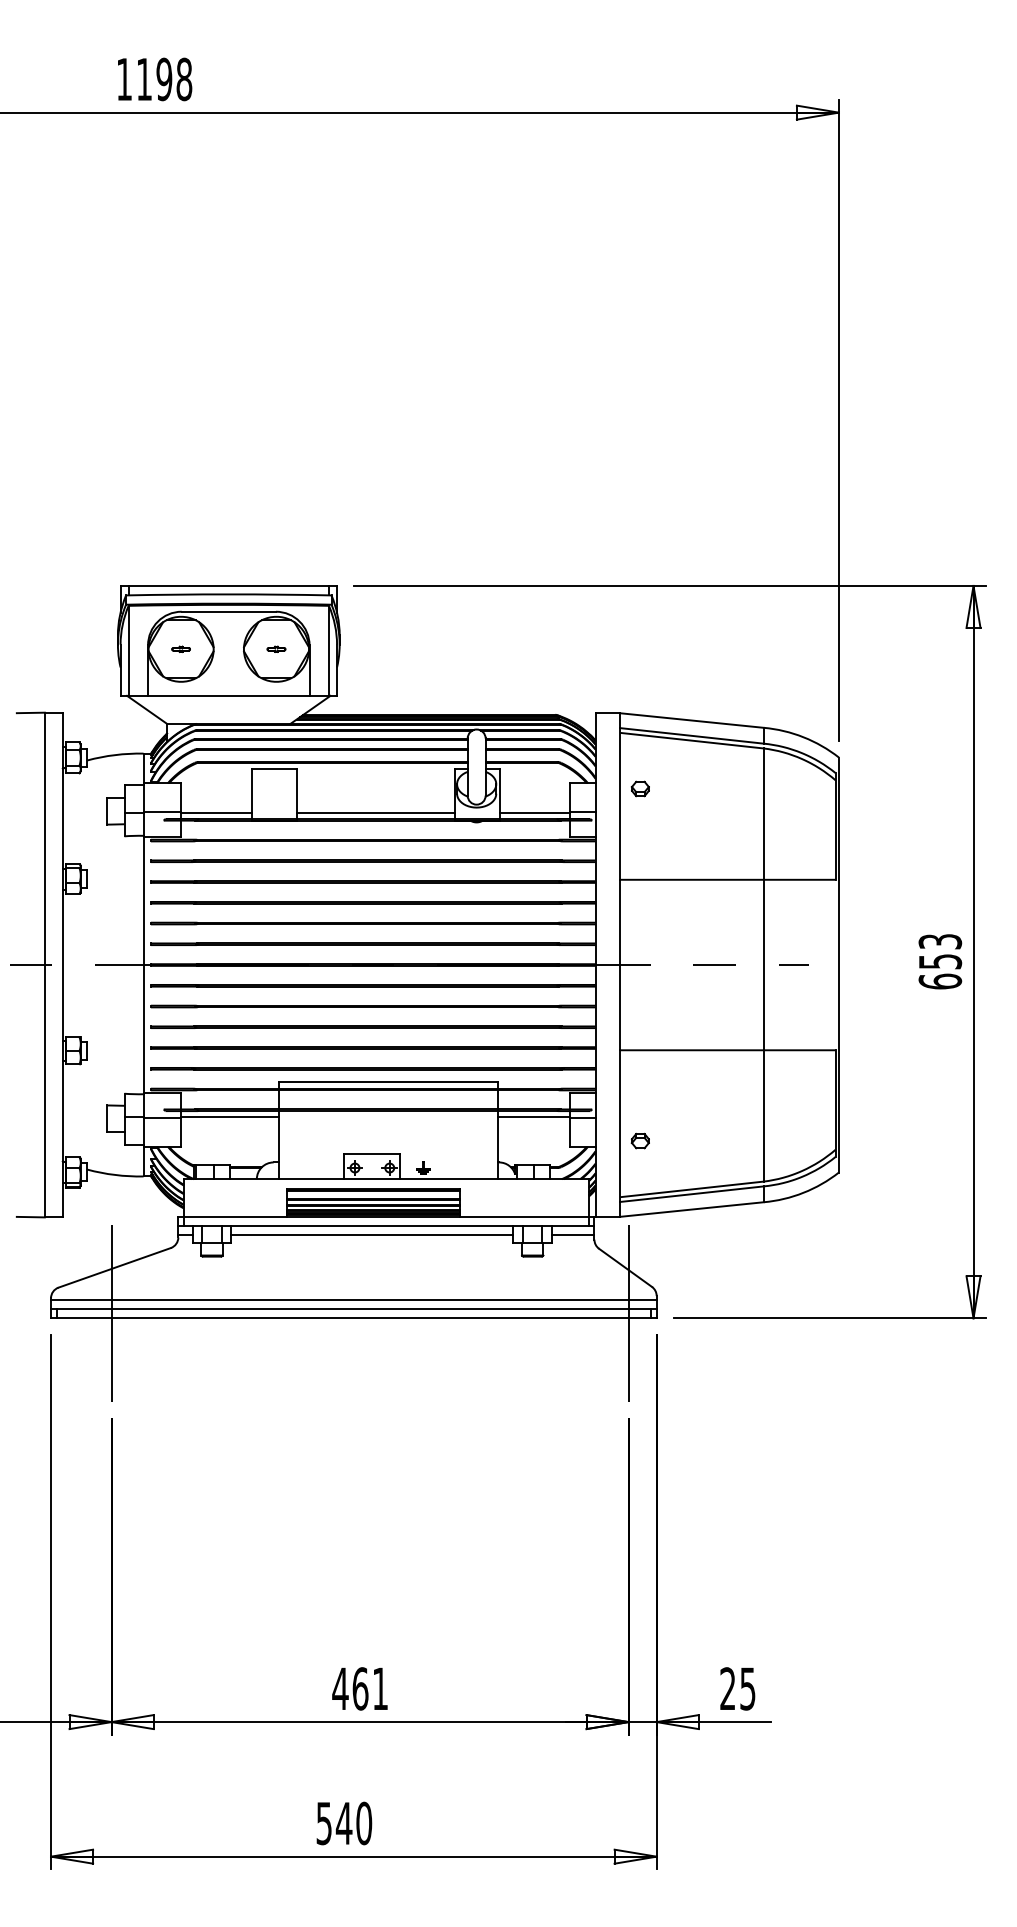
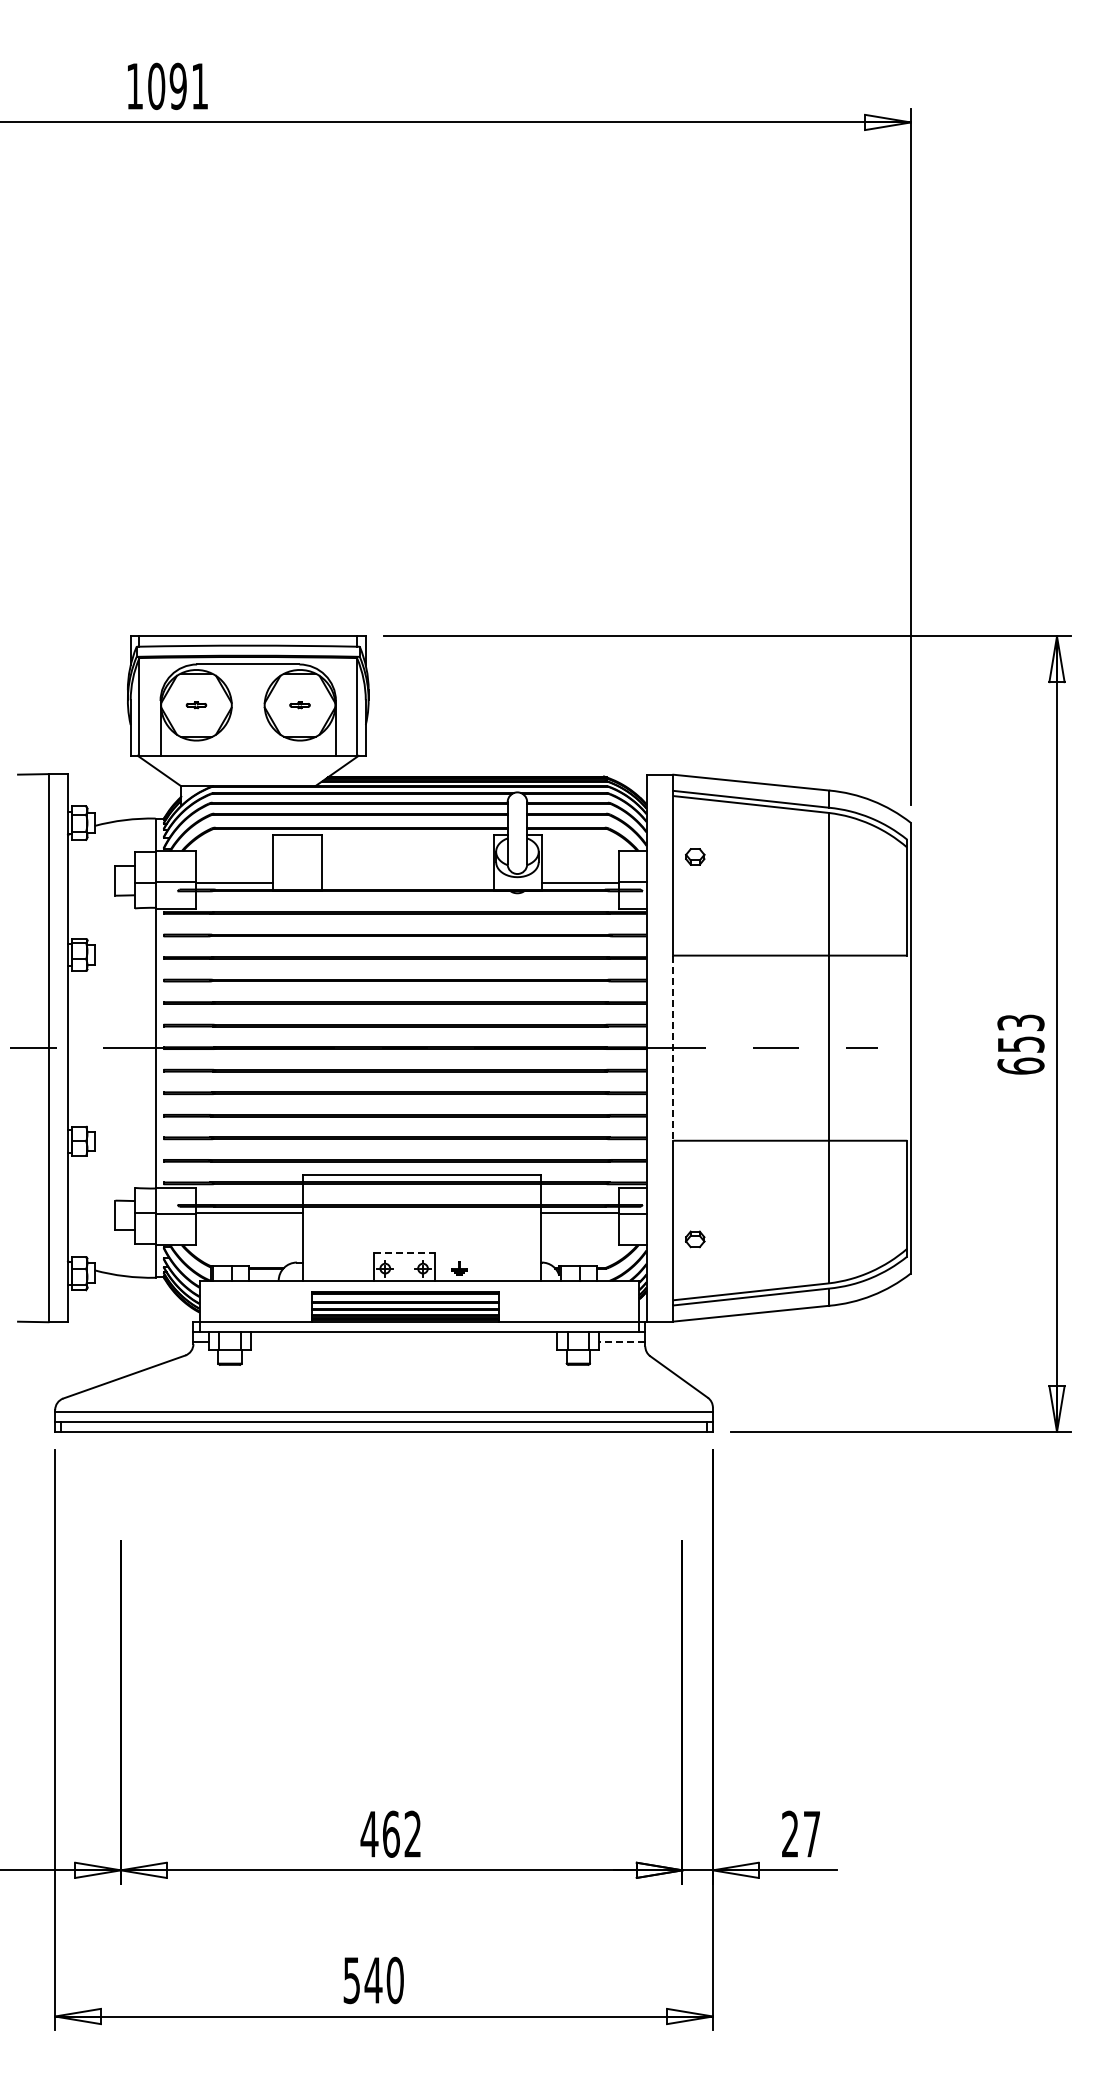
text: (164, 79) -> (178, 86), 1198 -> 1091
line: (375, 813) -> (407, 883), removed
line: (620, 965) -> (673, 1048), solid -> dashed
line: (372, 1154) -> (404, 1253), solid -> dashed
line: (372, 1235) -> (404, 1341), removed
line: (573, 1235) -> (622, 1341), solid -> dashed
line: (111, 1313) -> (120, 1426), removed
line: (628, 1313) -> (682, 1426), removed
text: (380, 1688) -> (412, 1833), 461 -> 462
text: (747, 1689) -> (811, 1834), 25 -> 27

